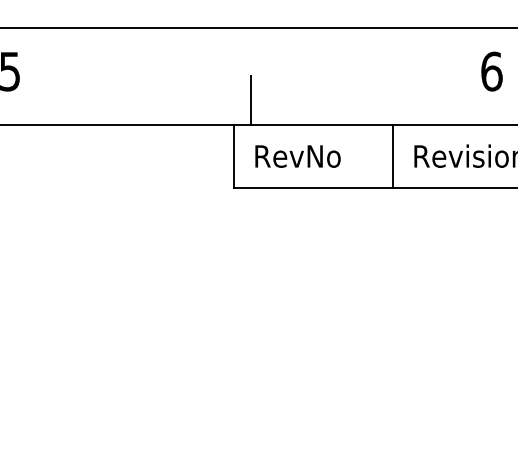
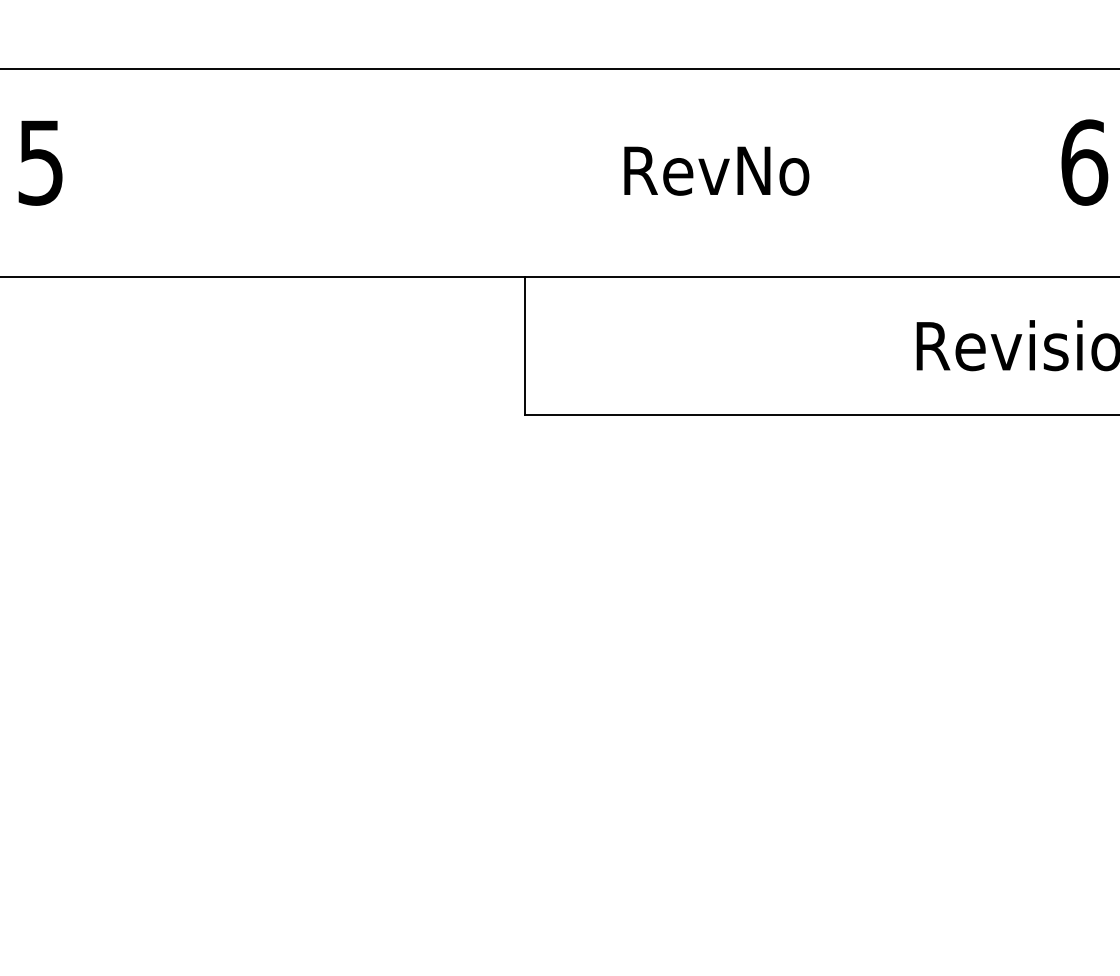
line: (250, 100) -> (561, 225), removed
text: (297, 156) -> (715, 170), moved
line: (392, 156) -> (869, 346), removed

